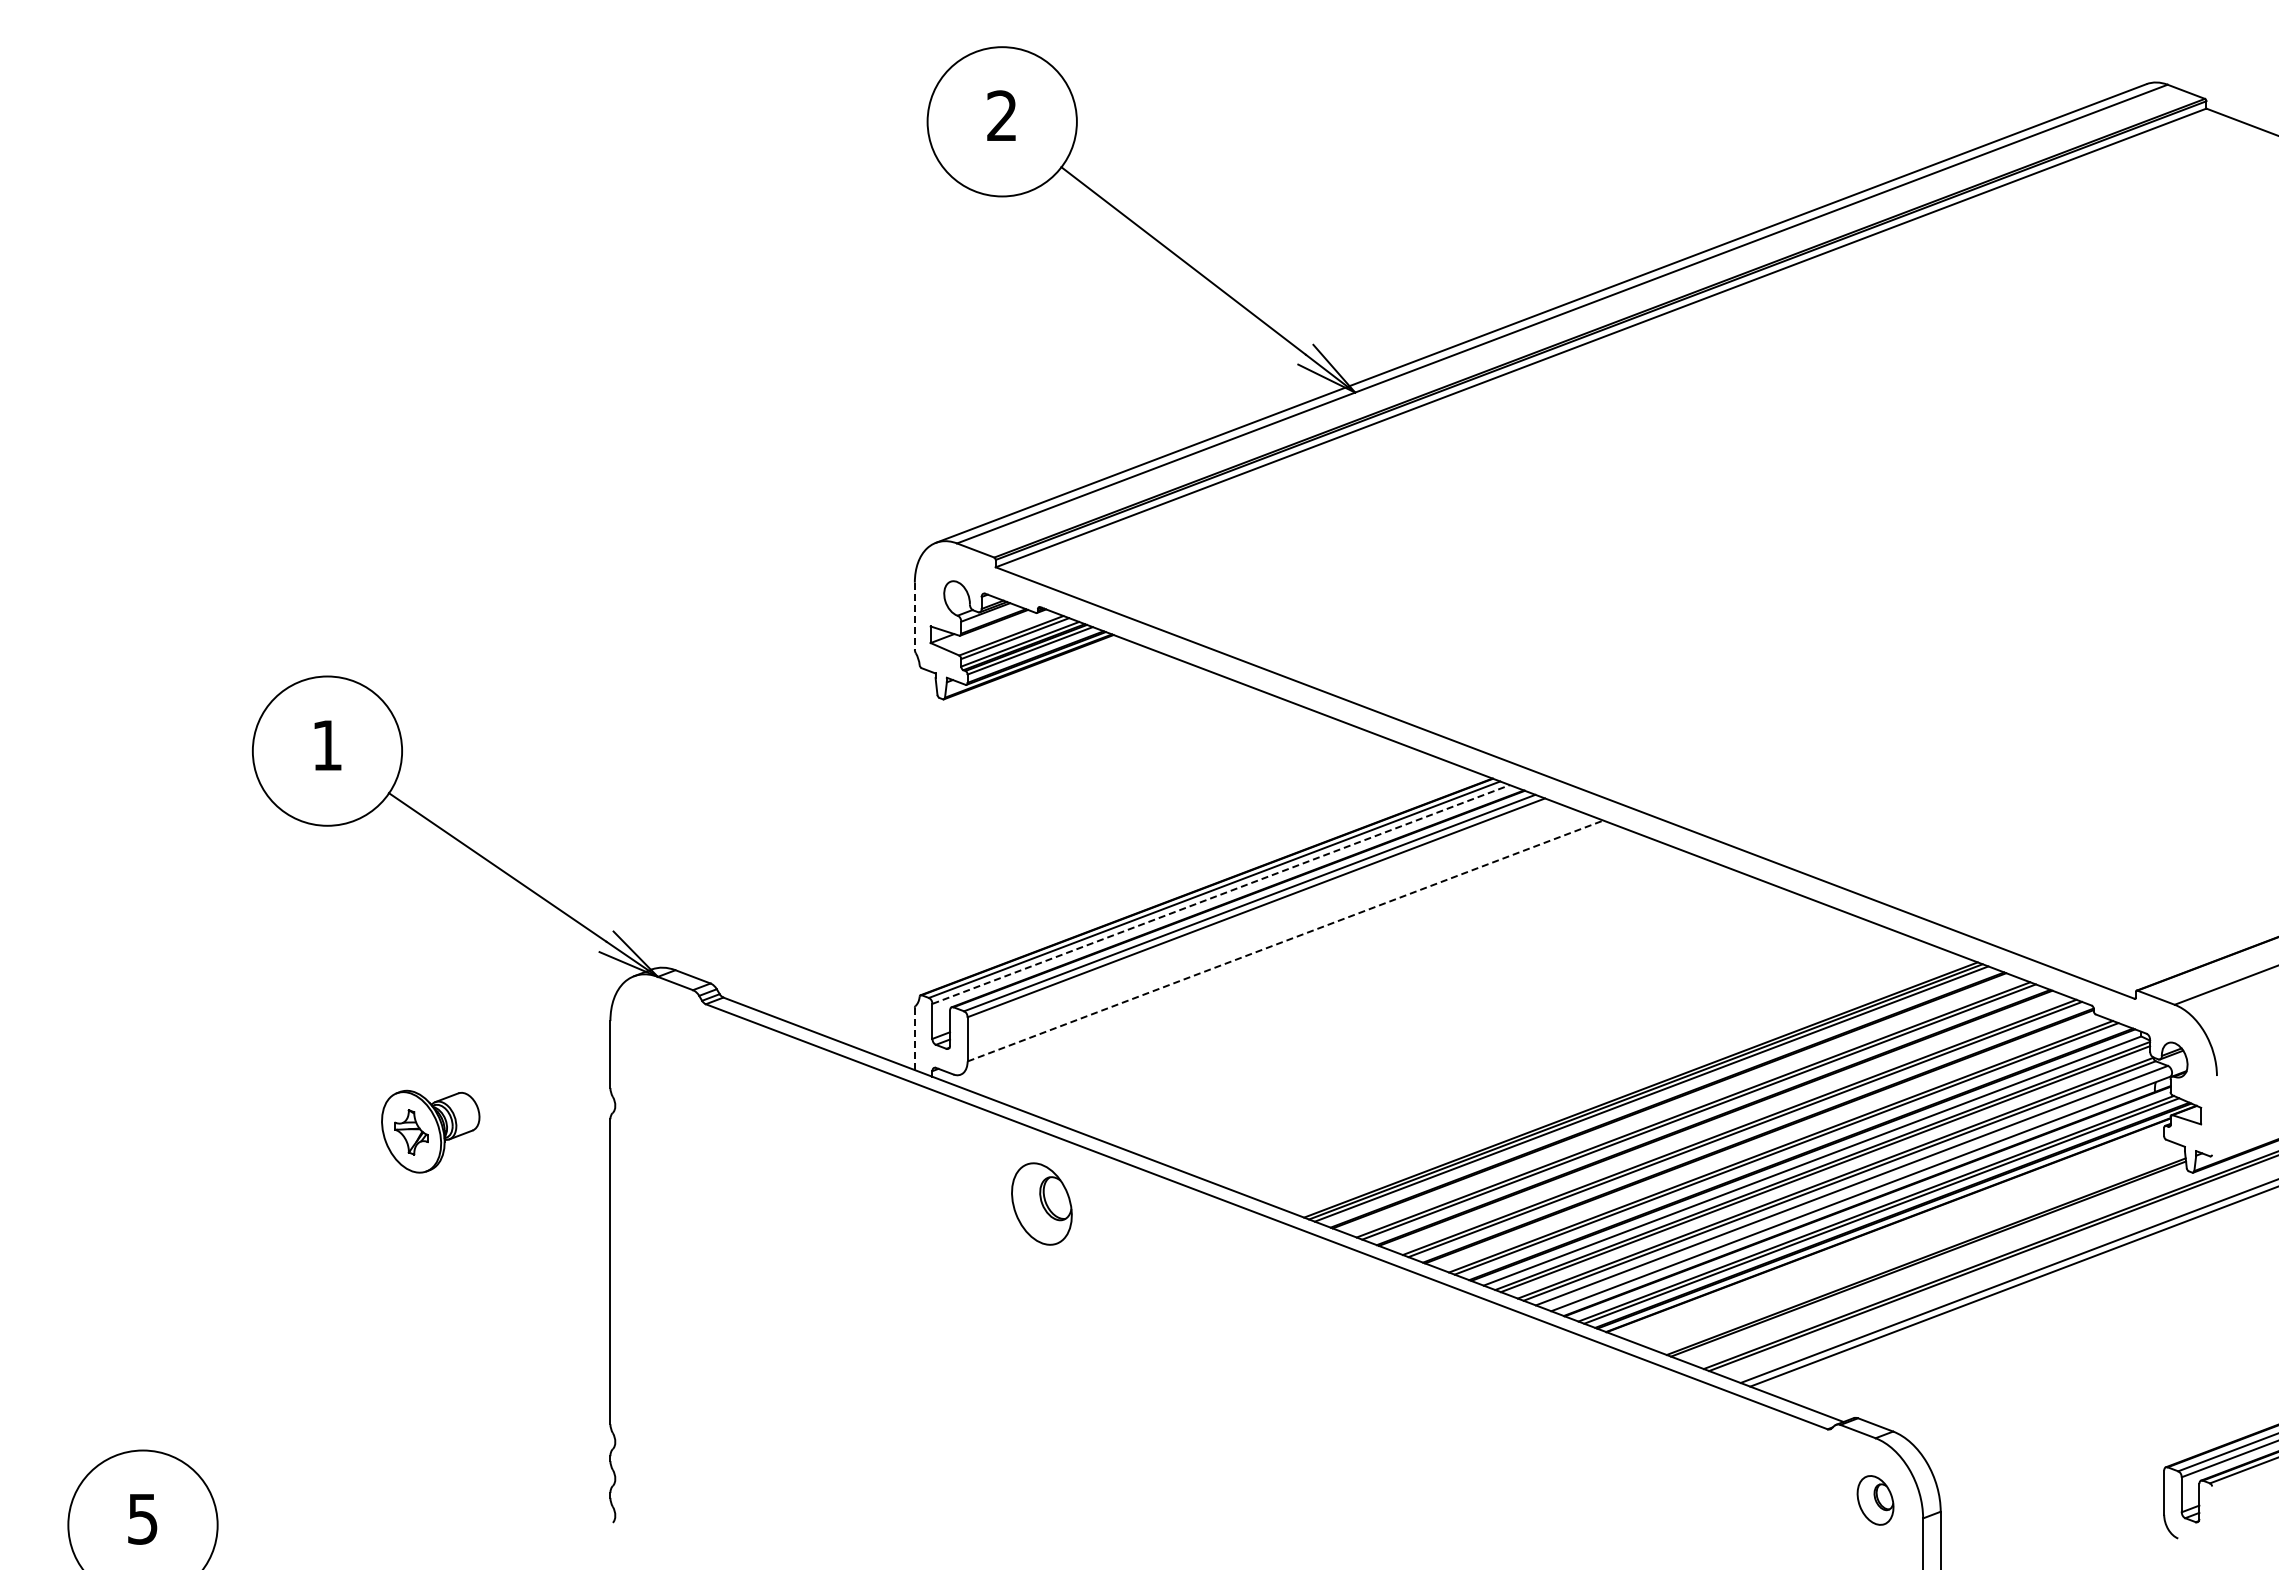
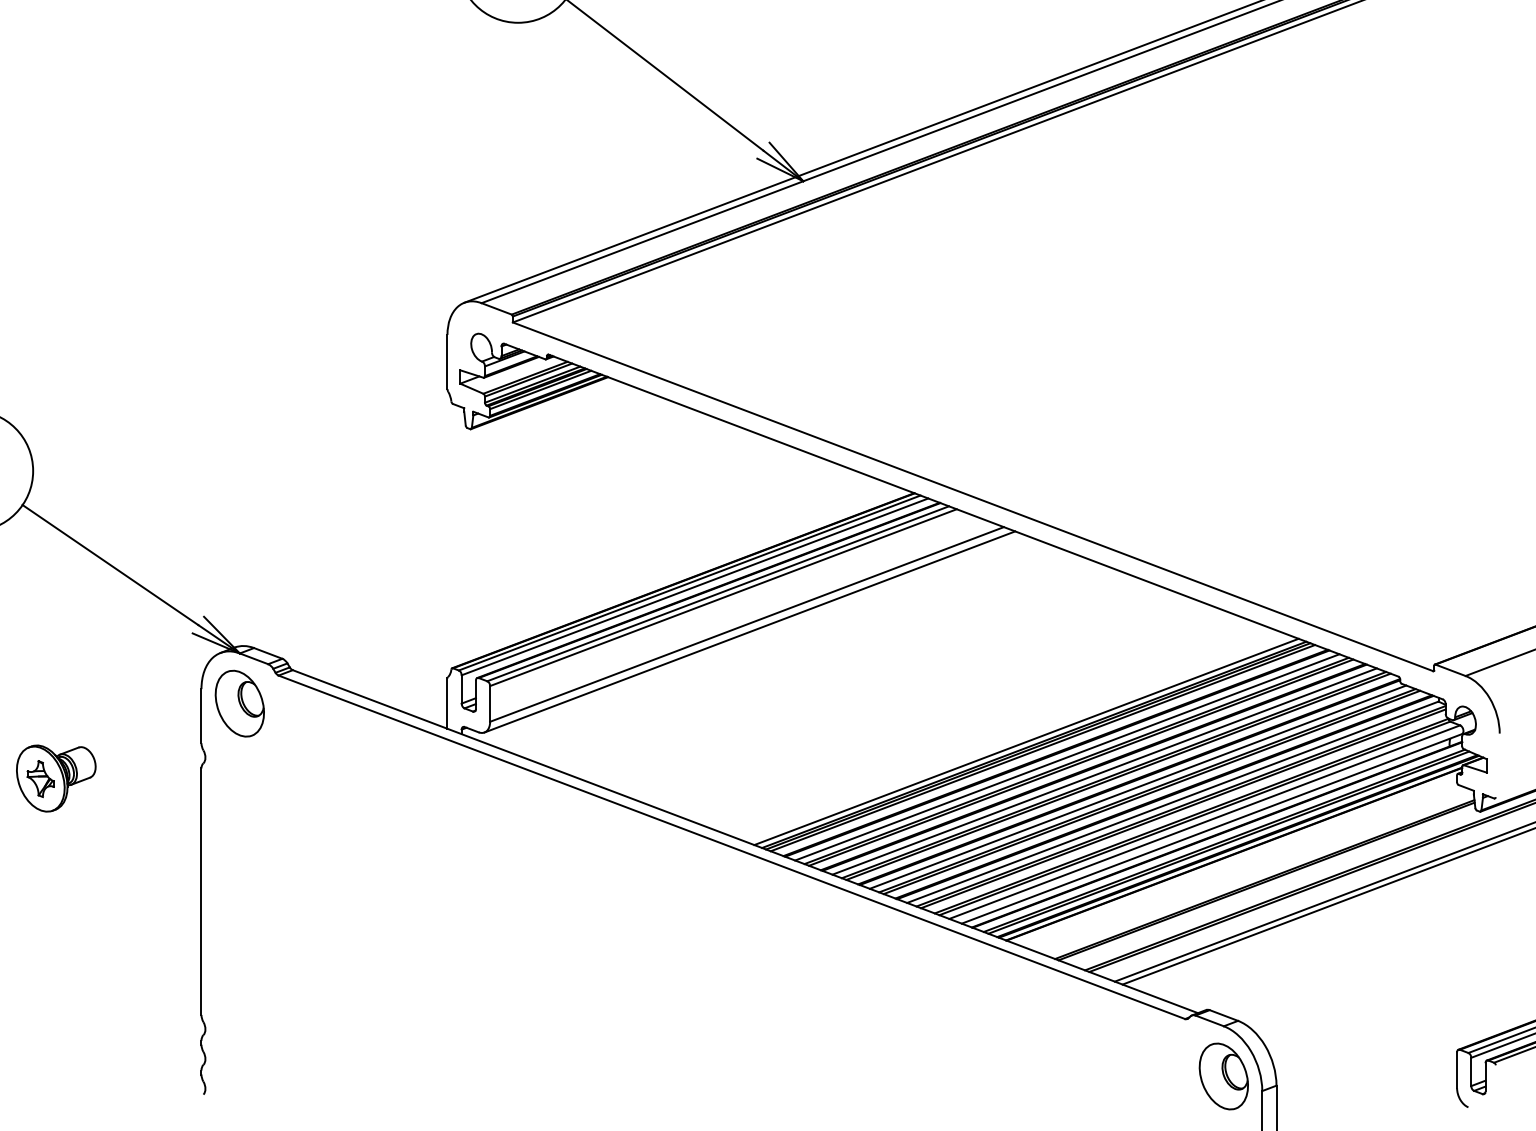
line: (914, 616) -> (447, 362), dashed -> solid
line: (1221, 894) -> (695, 586), dashed -> solid
line: (1285, 941) -> (747, 624), dashed -> solid
line: (1288, 949) -> (749, 631), added
line: (914, 1039) -> (447, 704), dashed -> solid
line: (1631, 1085) -> (1026, 741), added
line: (1681, 1105) -> (1067, 757), added
line: (1727, 1122) -> (1104, 771), added
line: (1769, 1142) -> (1138, 787), added
part: (1041, 1203) -> (239, 703), moved
part: (1875, 1500) -> (1223, 1076), size x1.67

